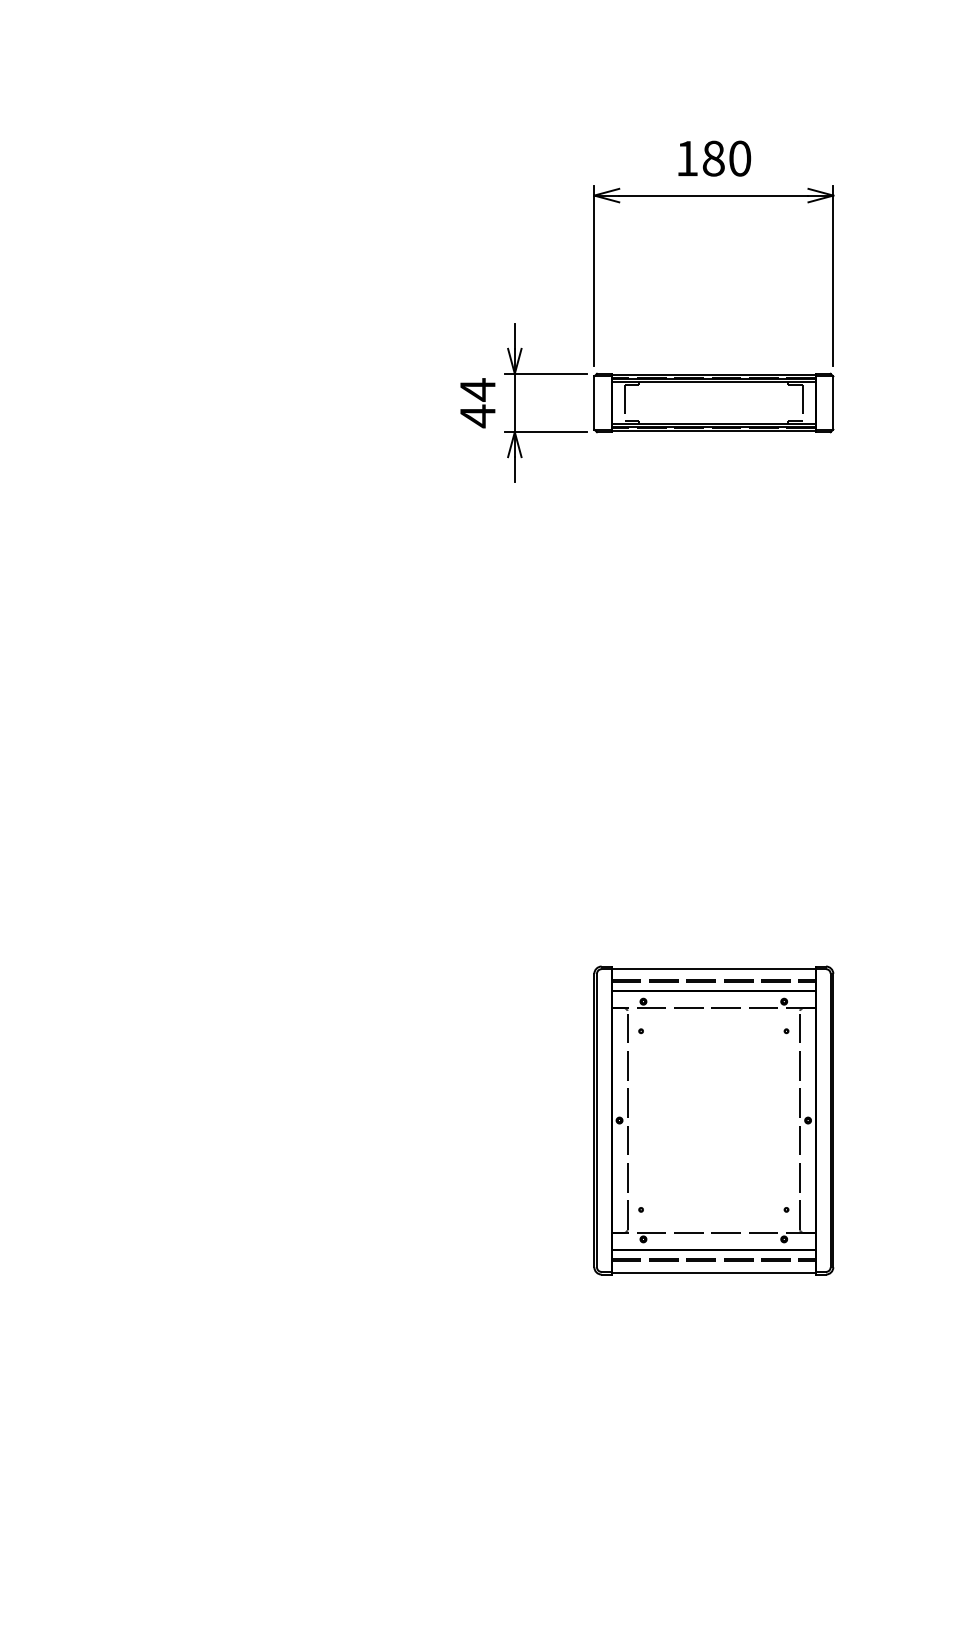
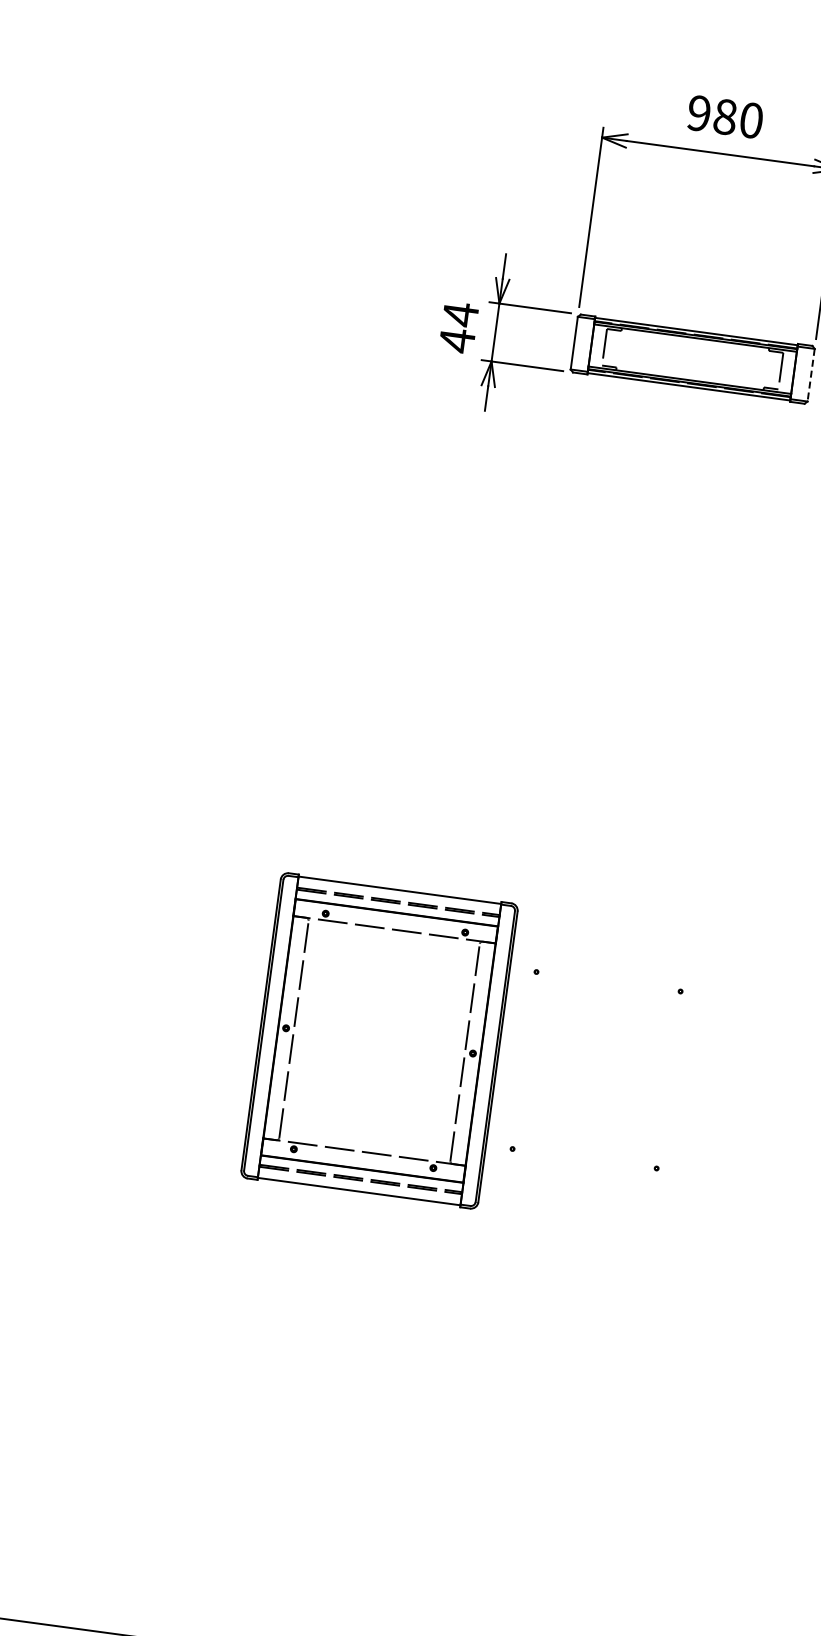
text: (687, 158) -> (699, 113), 180 -> 980
line: (833, 403) -> (811, 375), solid -> dashed
part: (713, 1120) -> (379, 1040), moved

